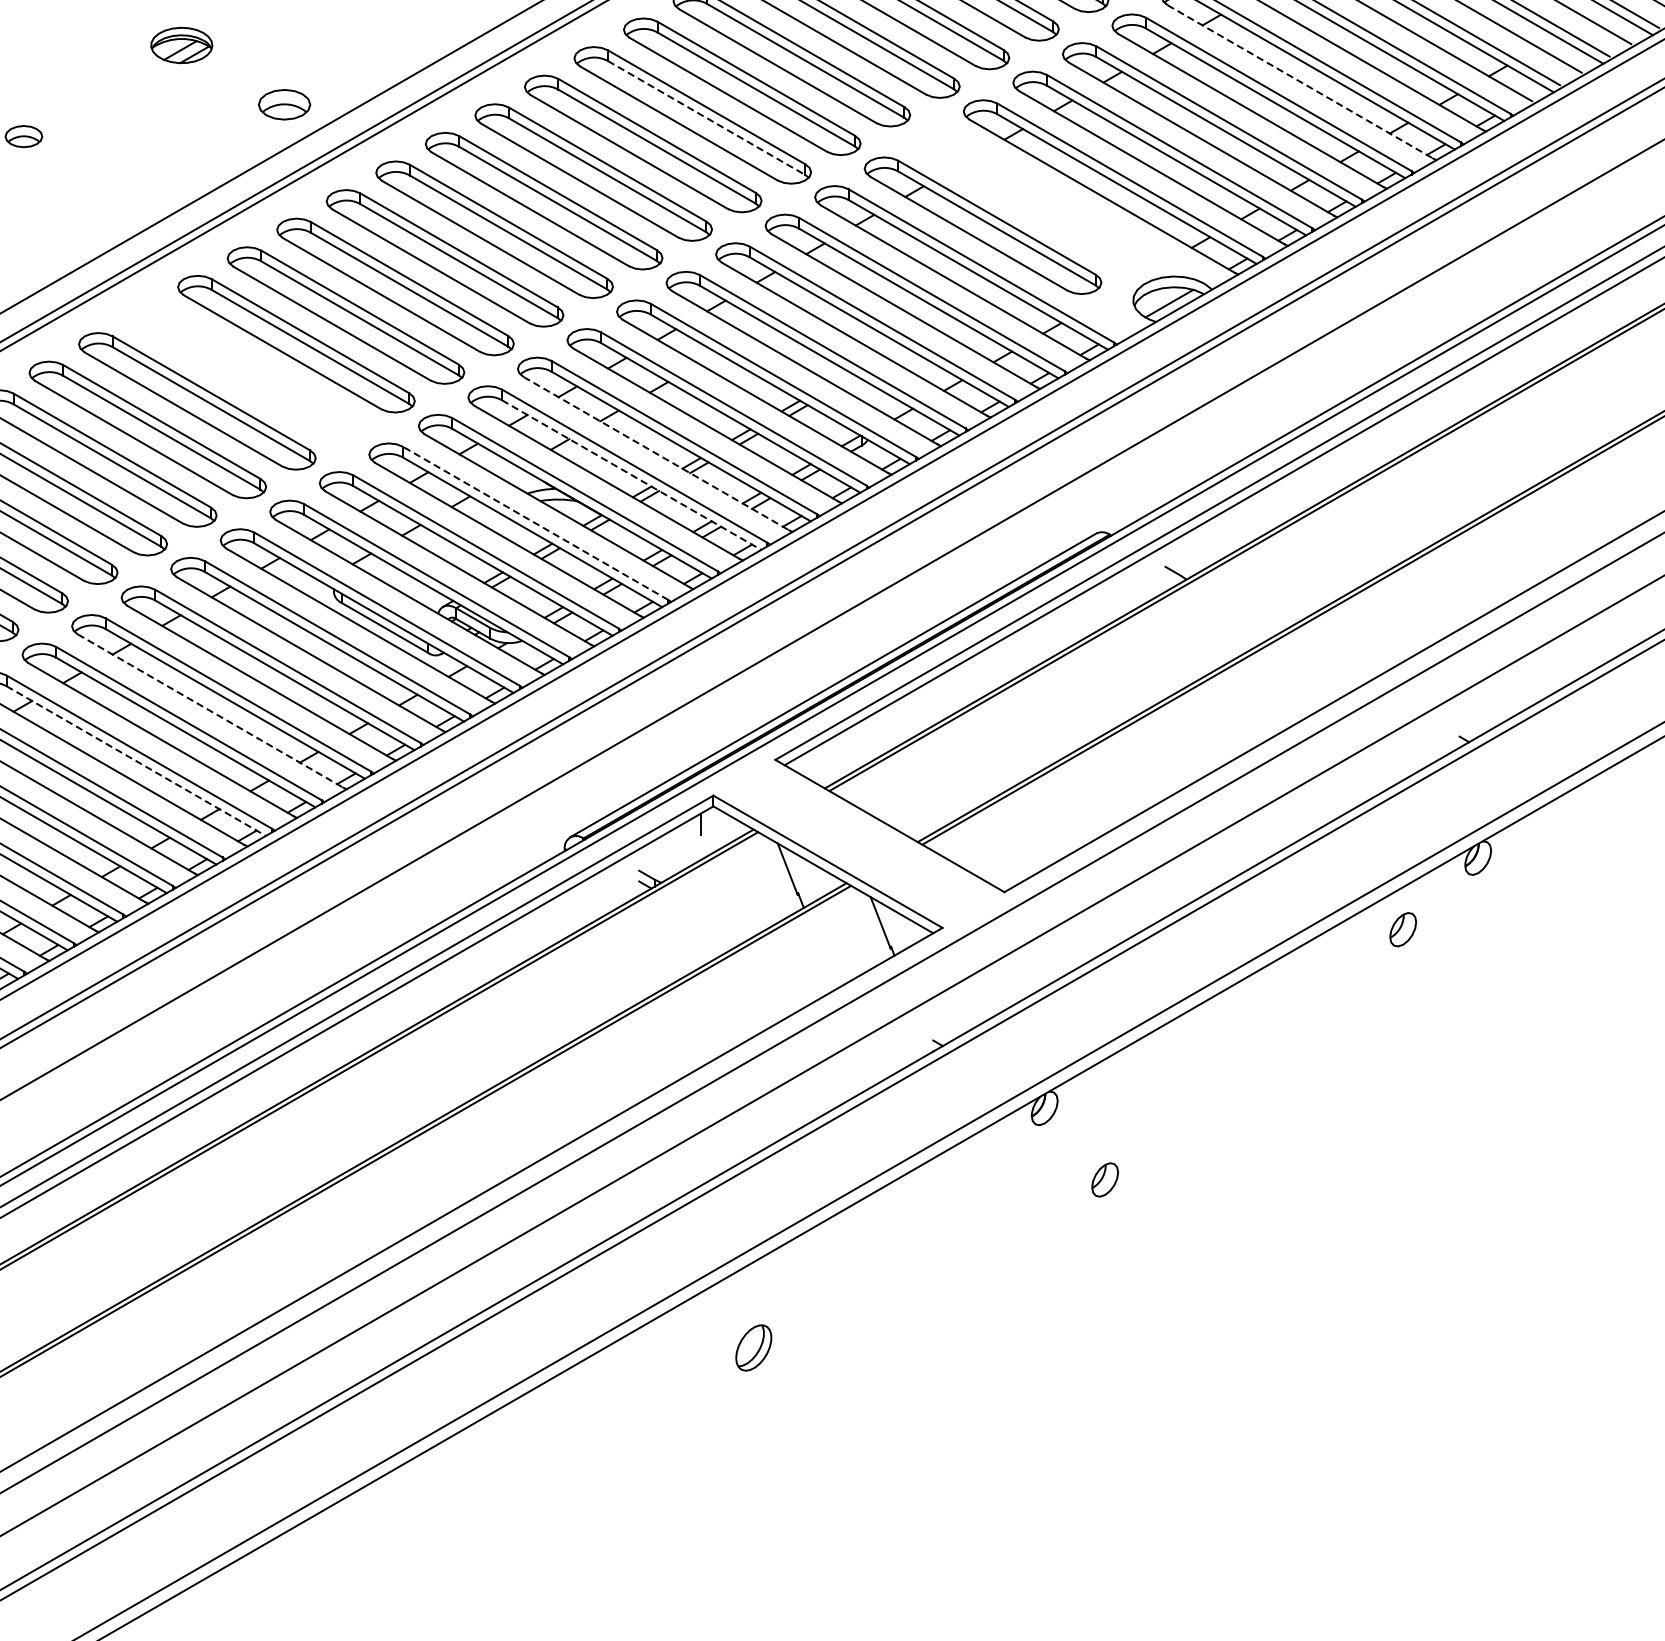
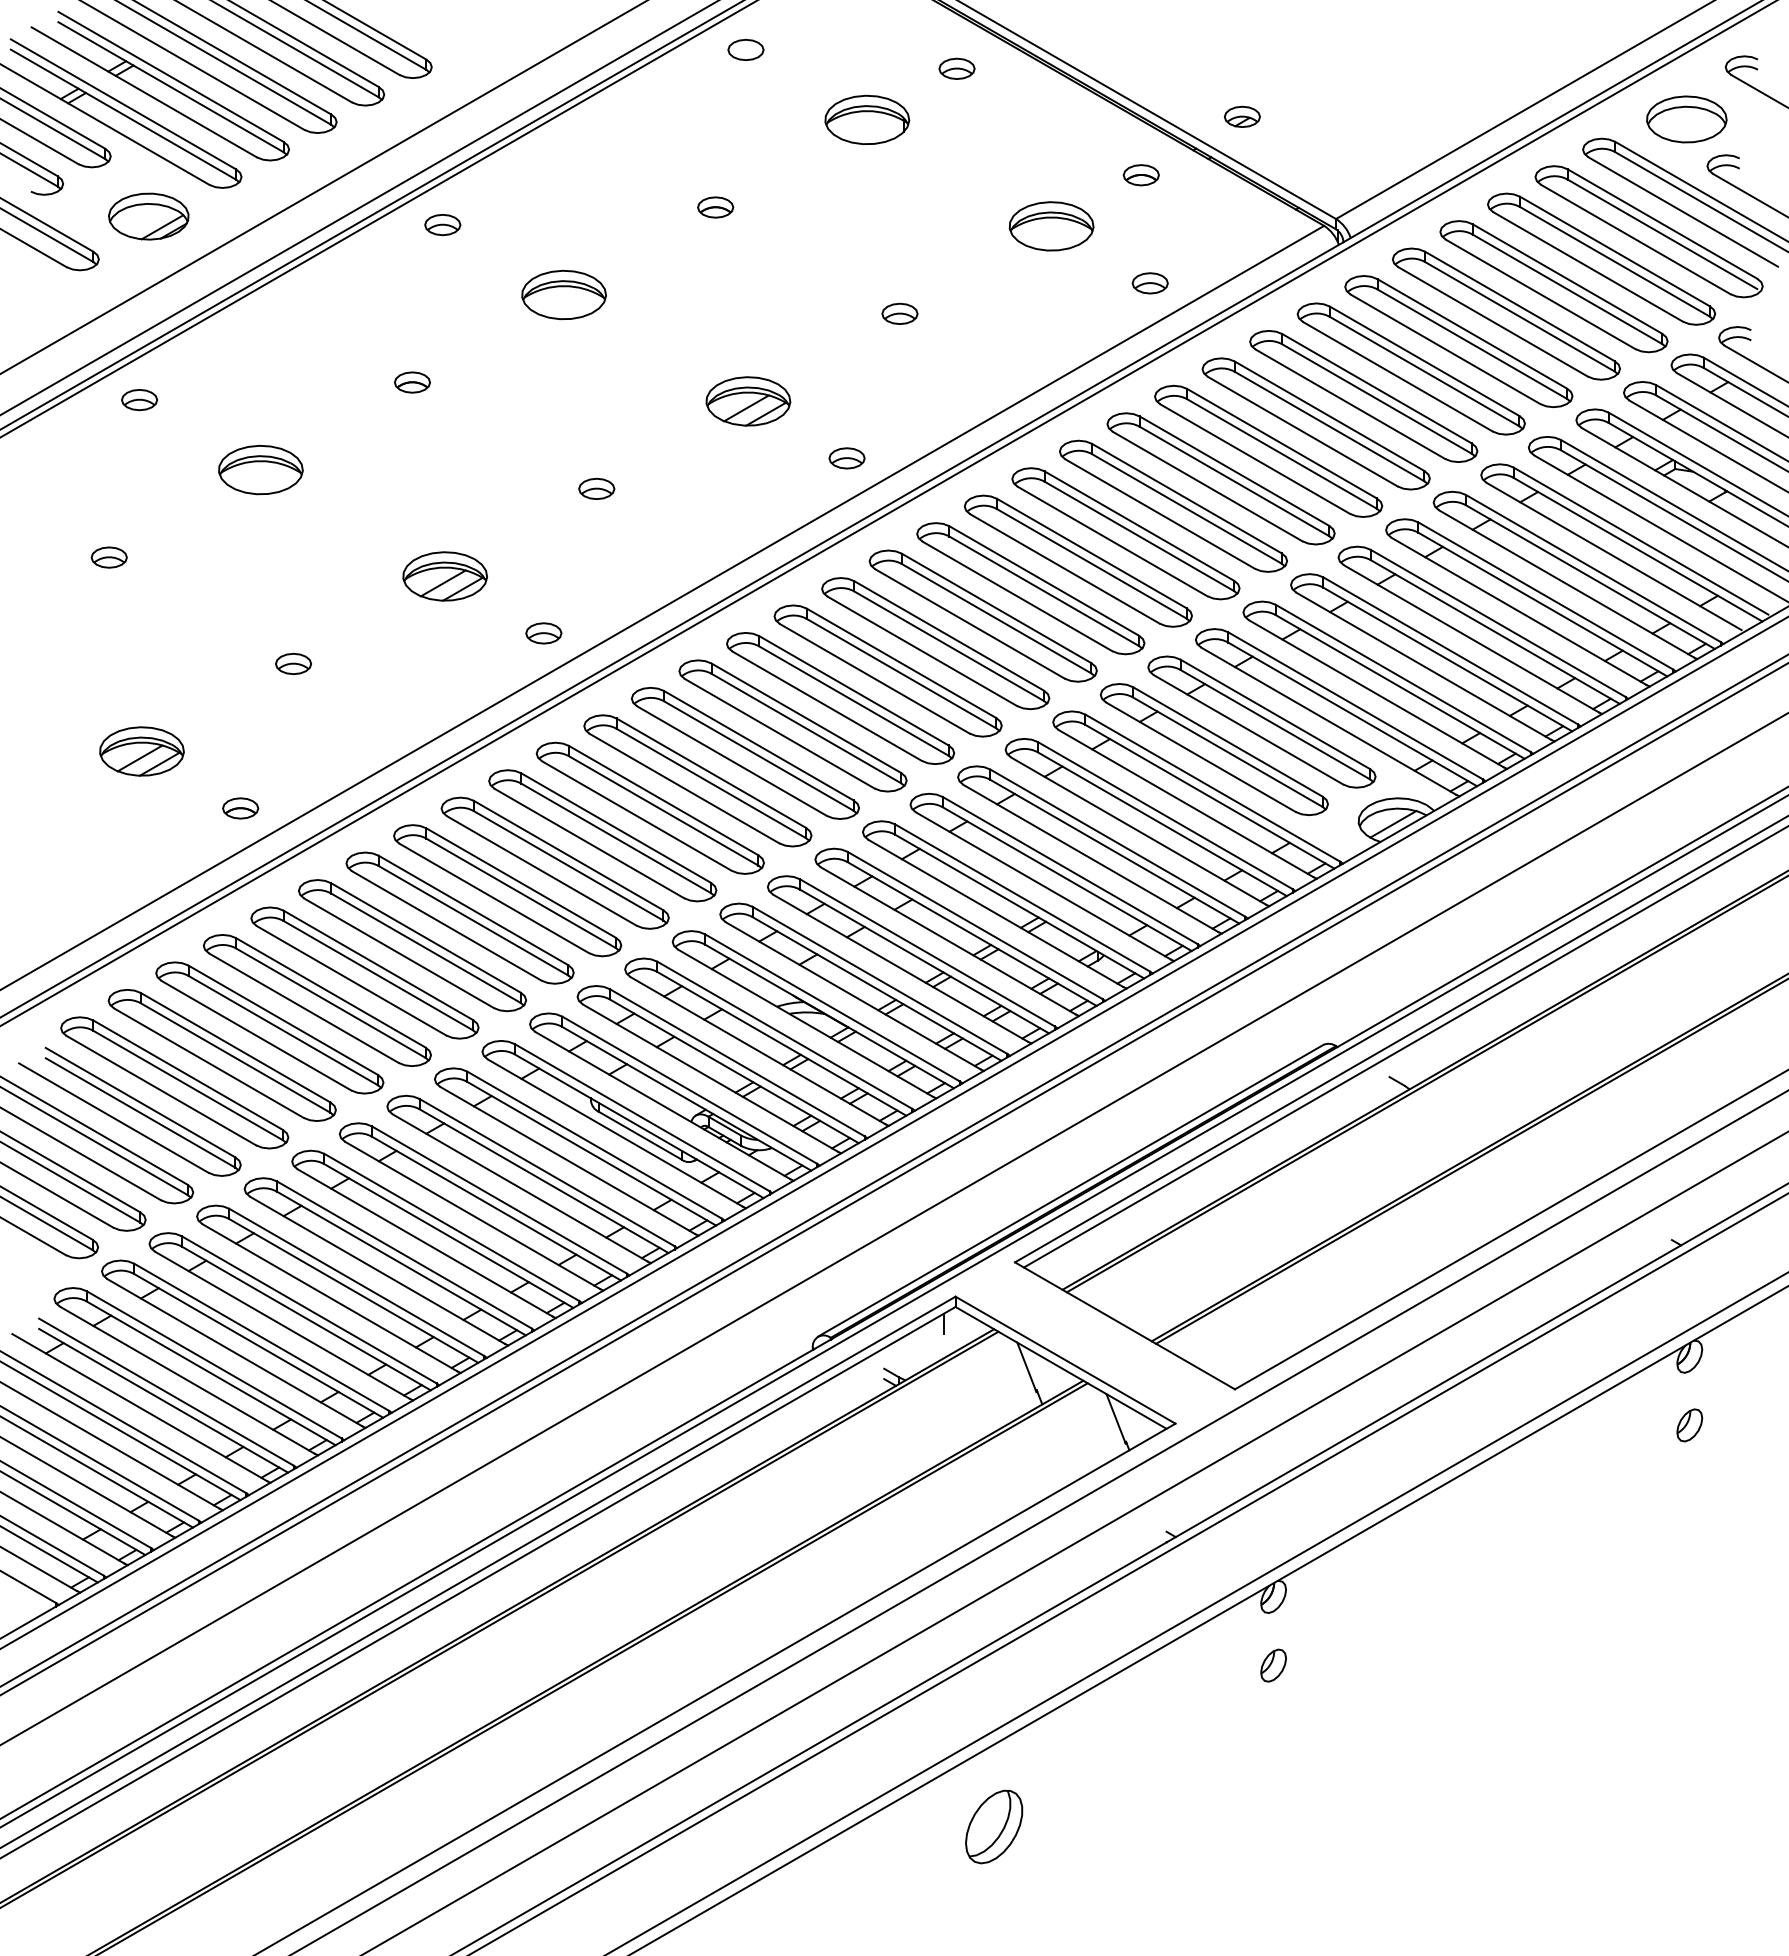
part: (181, 45) -> (444, 576), size x1.43
line: (1300, 81) -> (1519, 611), dashed -> solid
part: (284, 104) -> (543, 633), size x0.71
line: (707, 118) -> (949, 646), dashed -> solid
part: (1032, 196) -> (1261, 721), added
part: (246, 372) -> (507, 890), added
line: (657, 453) -> (901, 968), dashed -> solid
line: (632, 474) -> (877, 988), dashed -> solid
line: (535, 523) -> (784, 1035), dashed -> solid
line: (211, 711) -> (473, 1215), dashed -> solid
line: (136, 761) -> (401, 1263), dashed -> solid
part: (1402, 929) -> (1689, 1425), moved
part: (1105, 1179) -> (1273, 1665), moved
part: (754, 1347) -> (994, 1826), size x1.67

